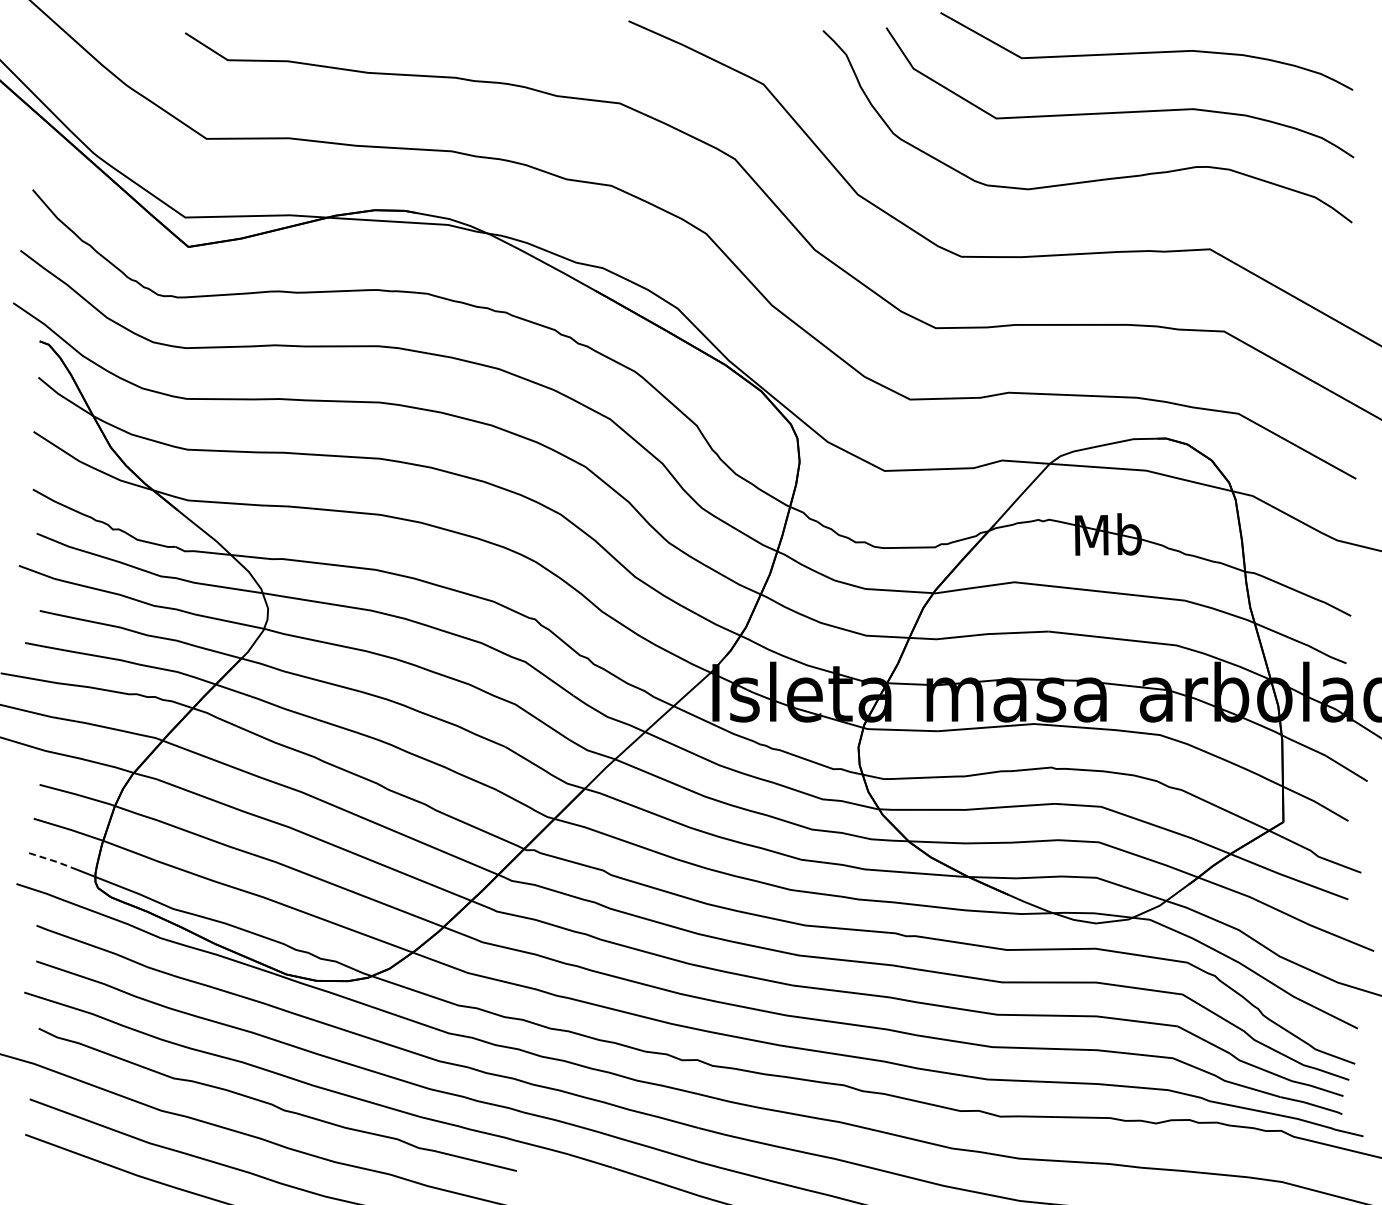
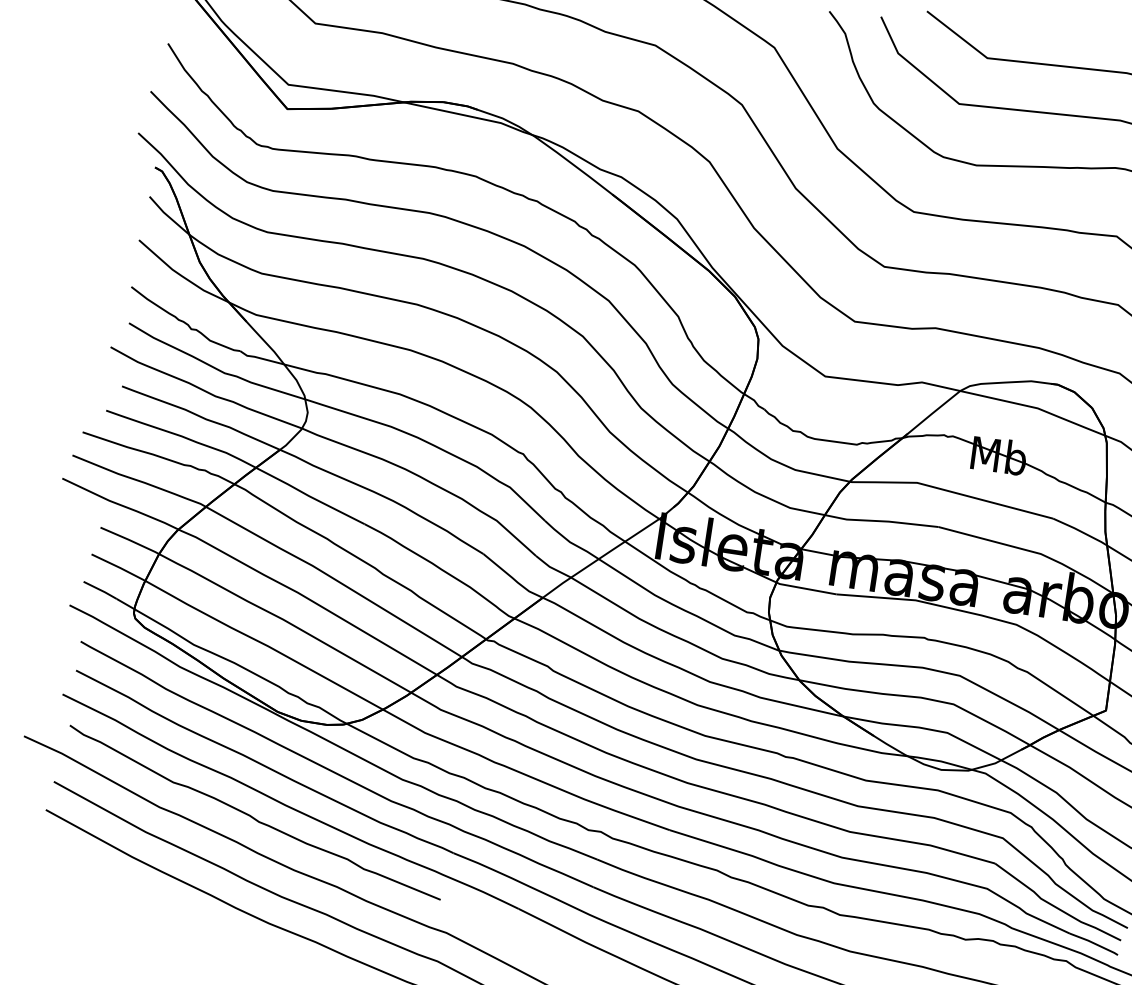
line: (51, 860) -> (100, 590), dashed -> solid

